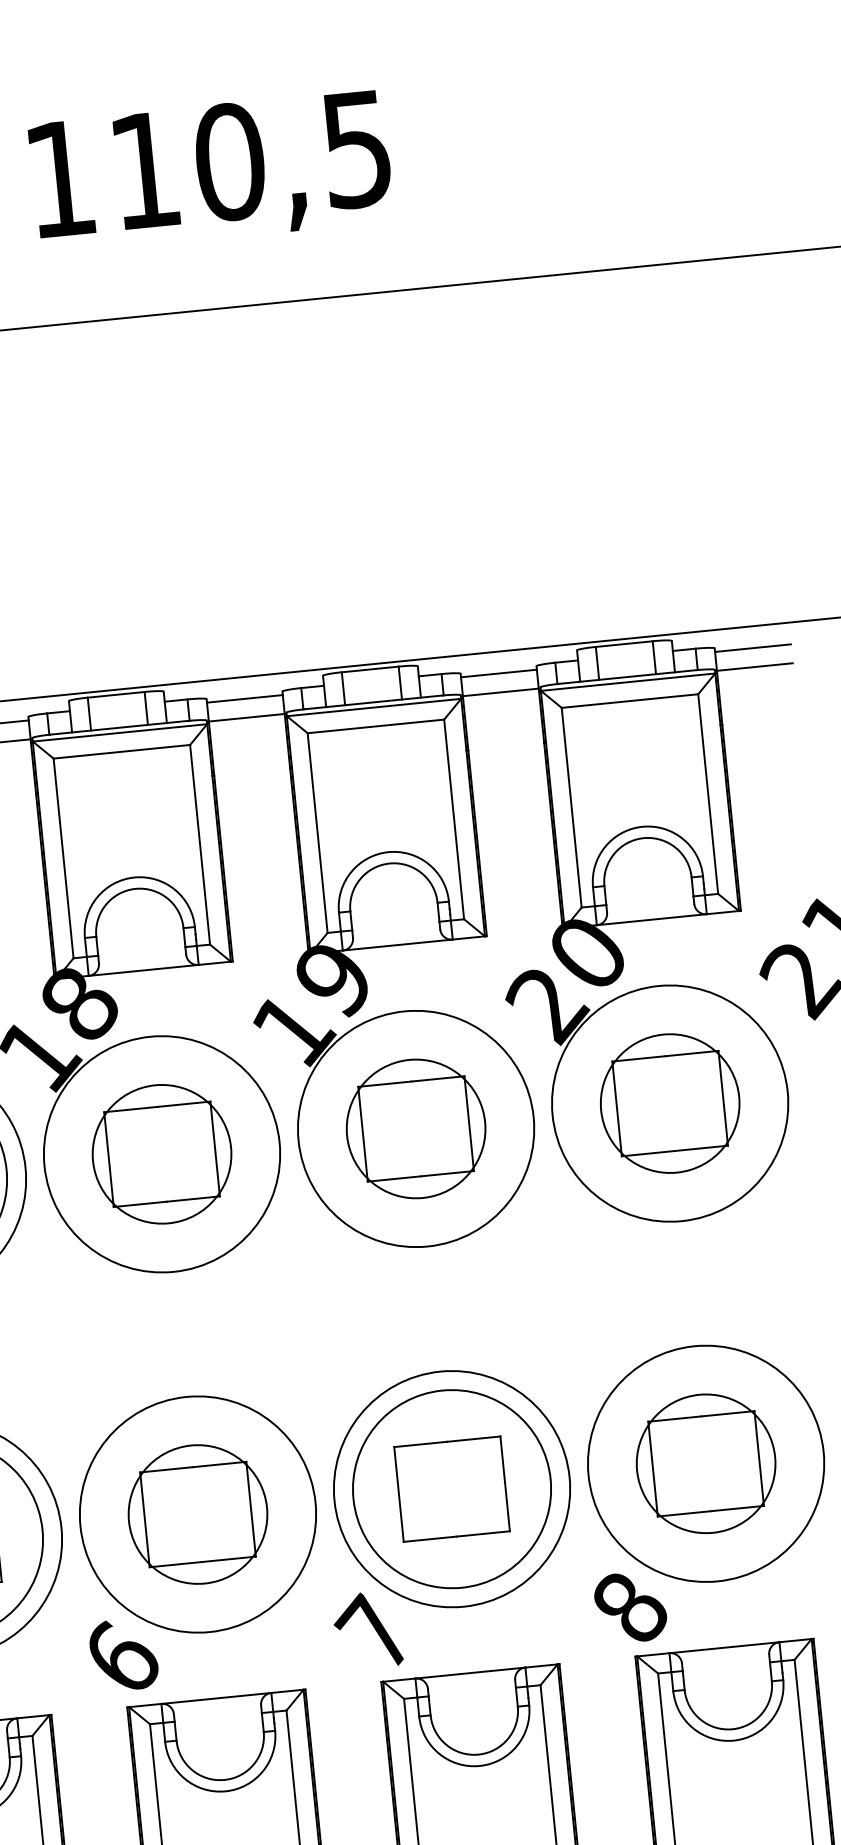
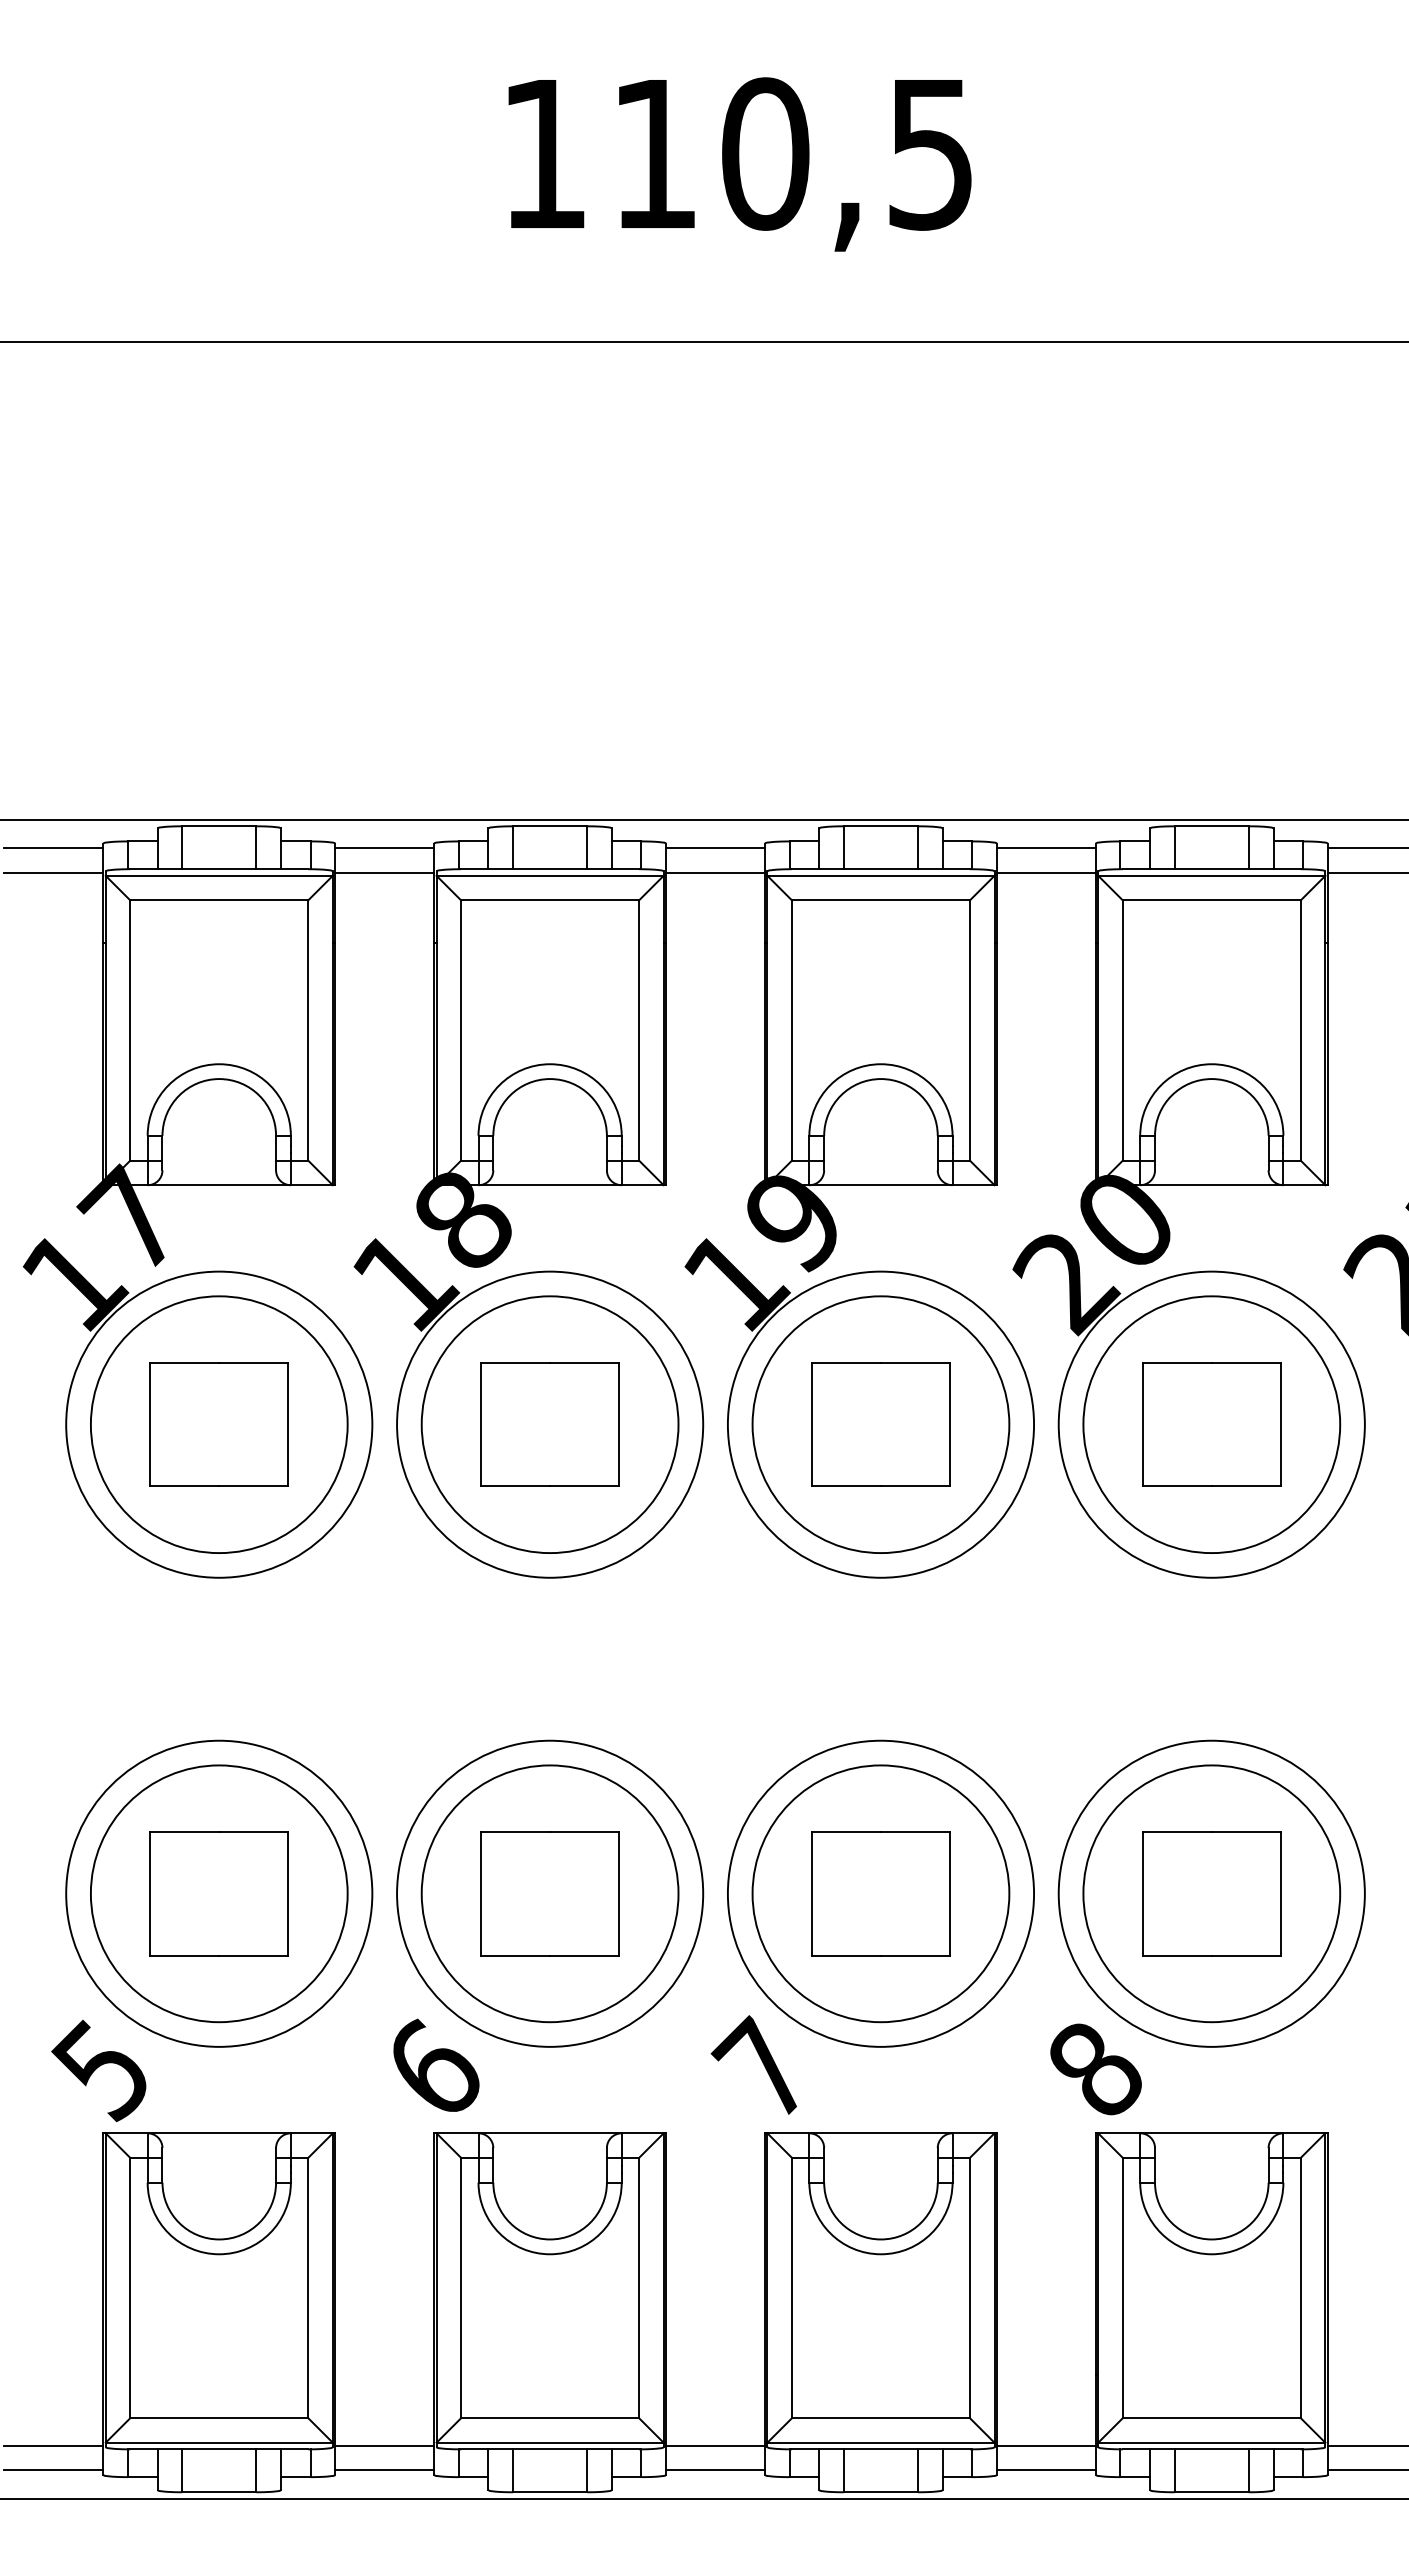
circle: (669, 1103) -> (1211, 1424), size x1.43
circle: (415, 1128) -> (880, 1424), size x1.43
circle: (161, 1154) -> (549, 1424), size x1.43
circle: (705, 1463) -> (1211, 1893), size x1.43
circle: (197, 1514) -> (549, 1893), size x1.43

